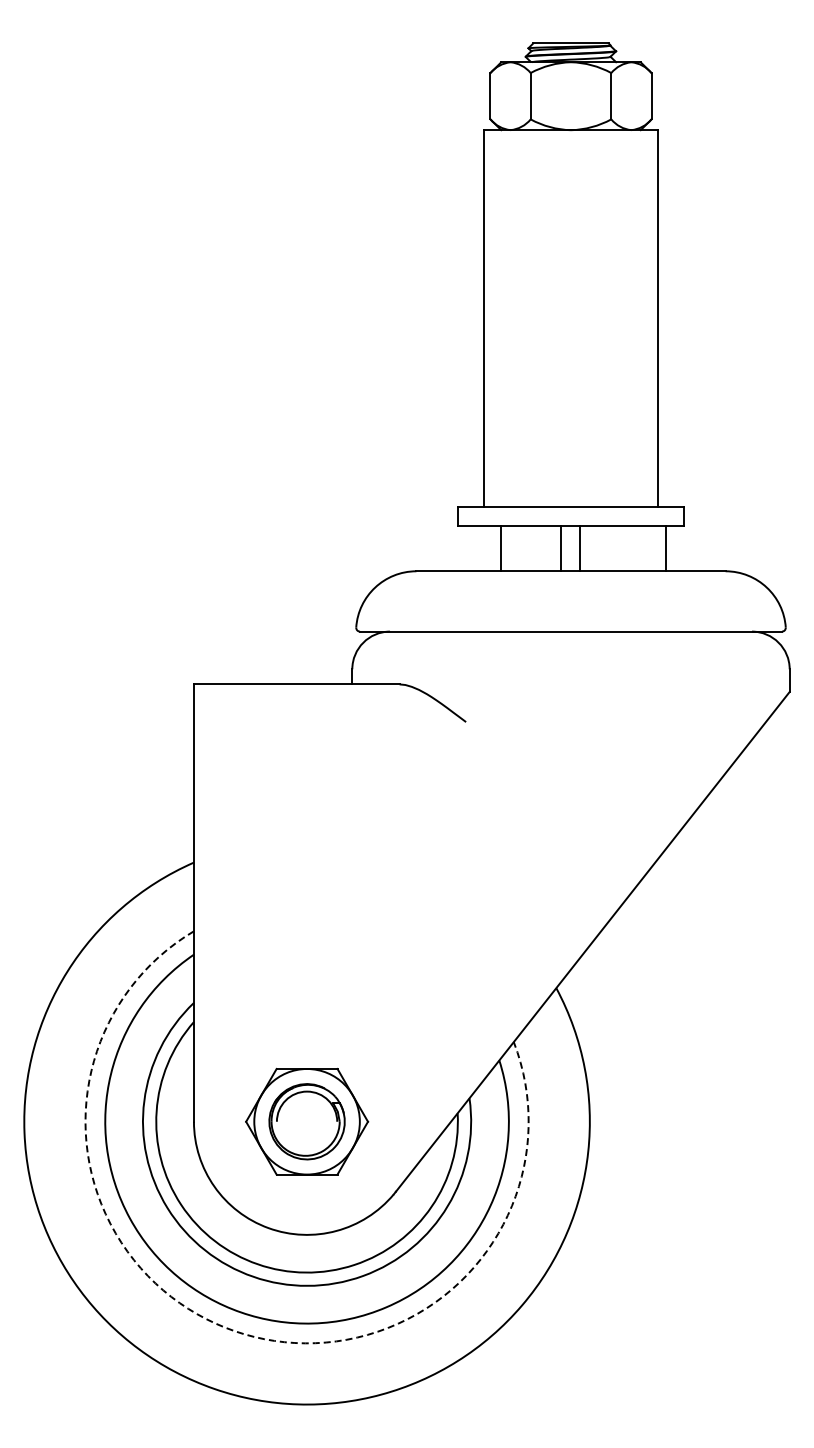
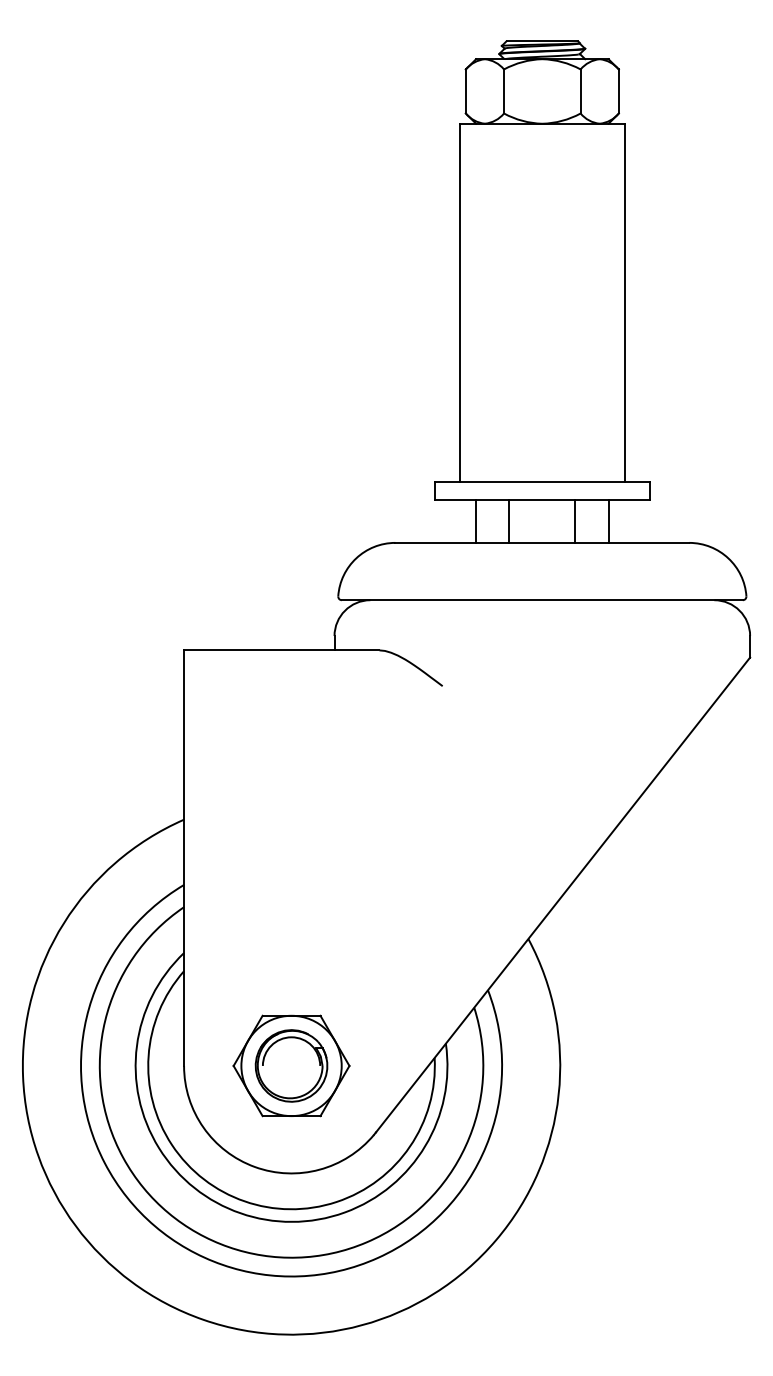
line: (561, 548) -> (509, 521), moved
line: (579, 548) -> (575, 521), moved
line: (665, 548) -> (608, 521), moved
arc: (234, 1331) -> (222, 1265), dashed -> solid

